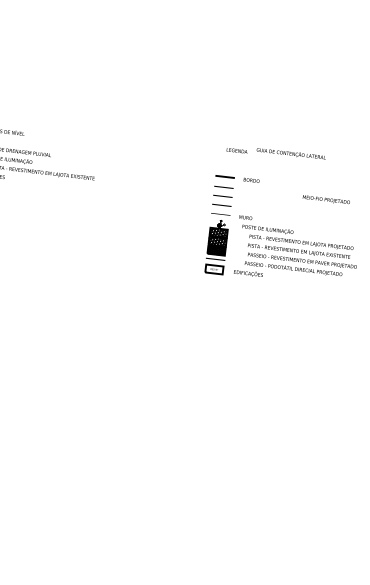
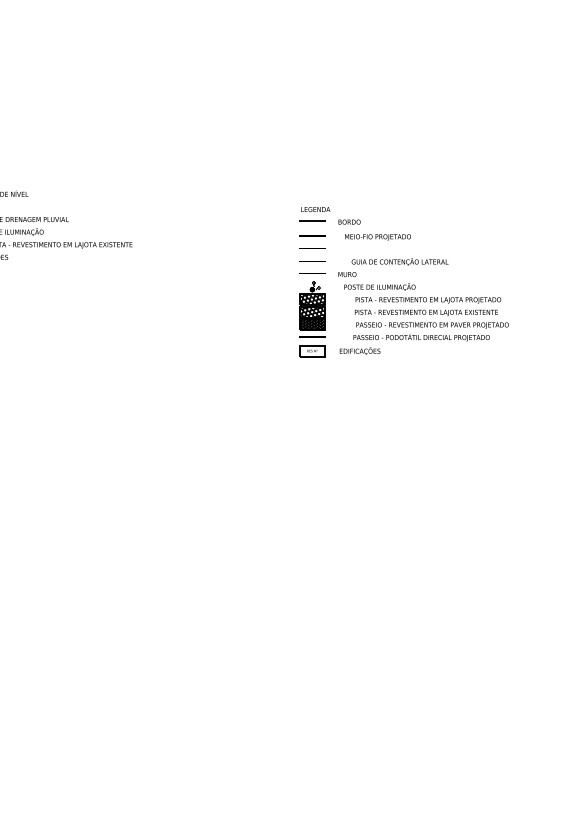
text: (236, 150) -> (315, 209), moved
text: (290, 153) -> (399, 261), moved
text: (326, 200) -> (377, 237), moved

